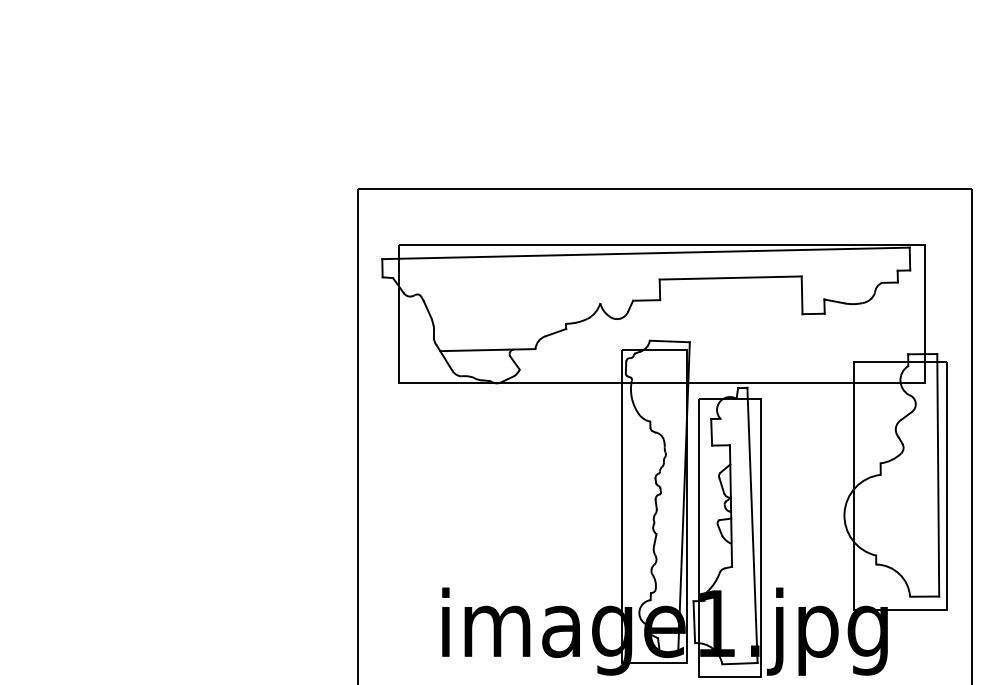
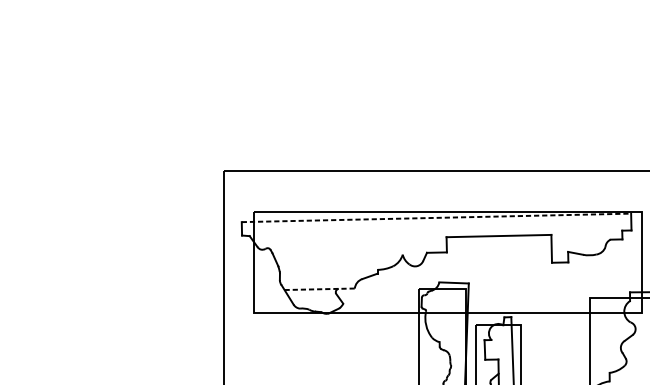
line: (646, 253) -> (436, 217), solid -> dashed
line: (487, 350) -> (319, 289), solid -> dashed

